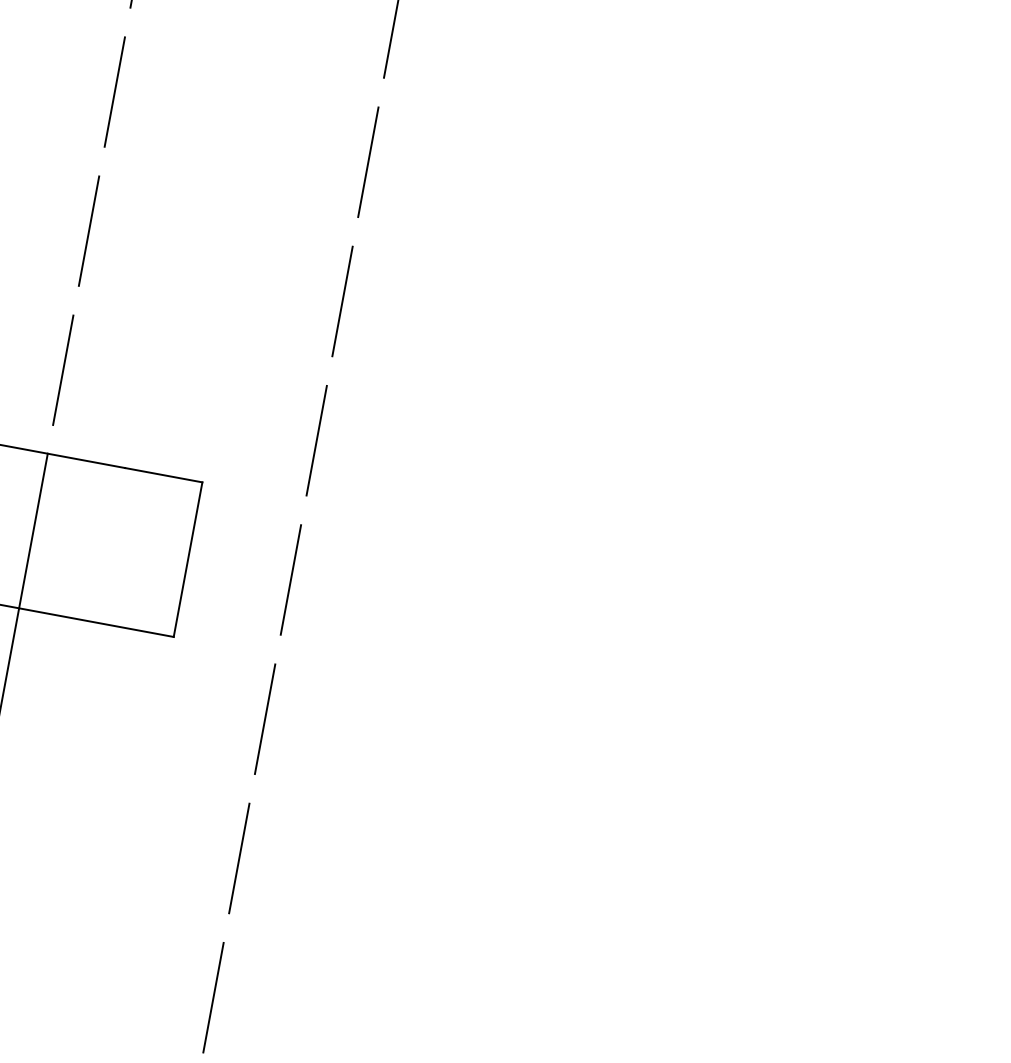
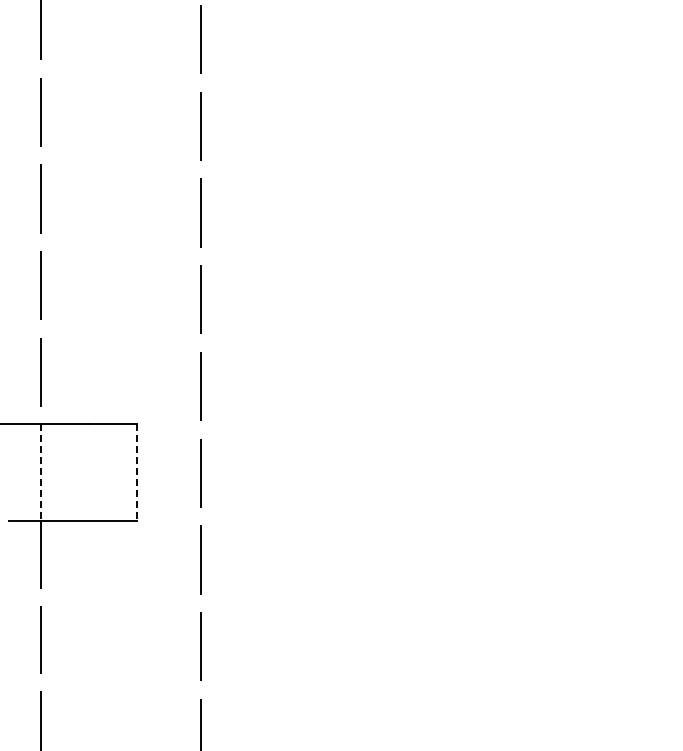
line: (32, 532) -> (40, 473), solid -> dashed
line: (187, 561) -> (136, 473), solid -> dashed

